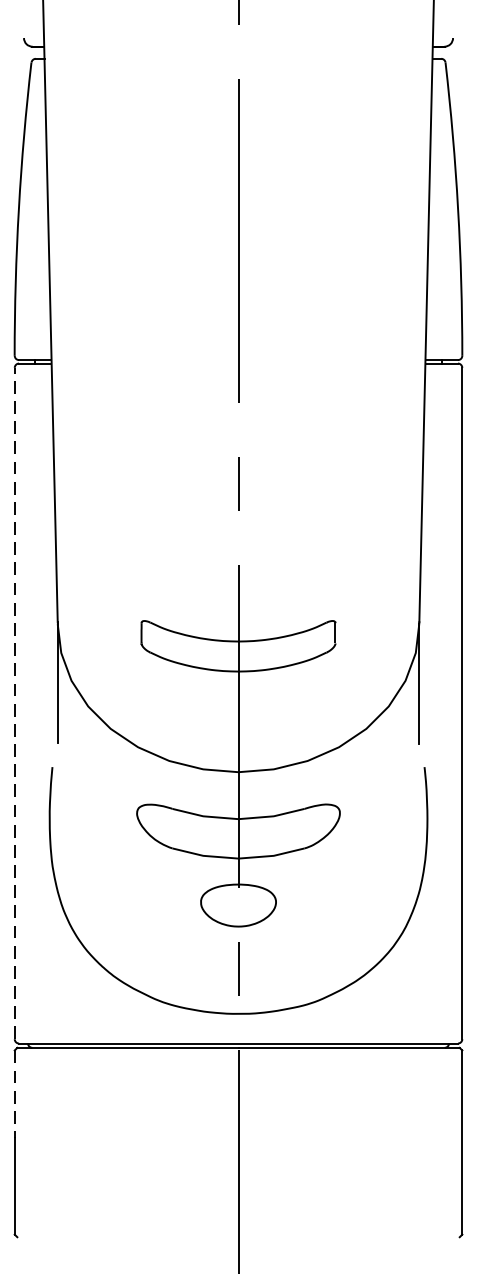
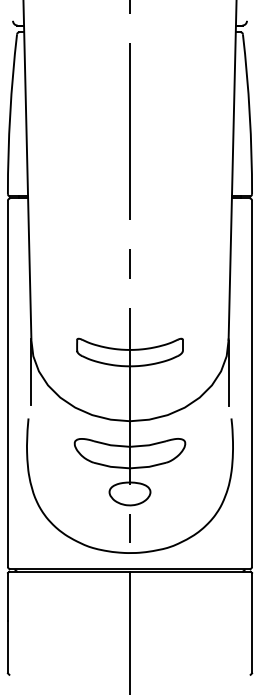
line: (13, 703) -> (7, 383), dashed -> solid
line: (13, 1093) -> (7, 596), dashed -> solid

